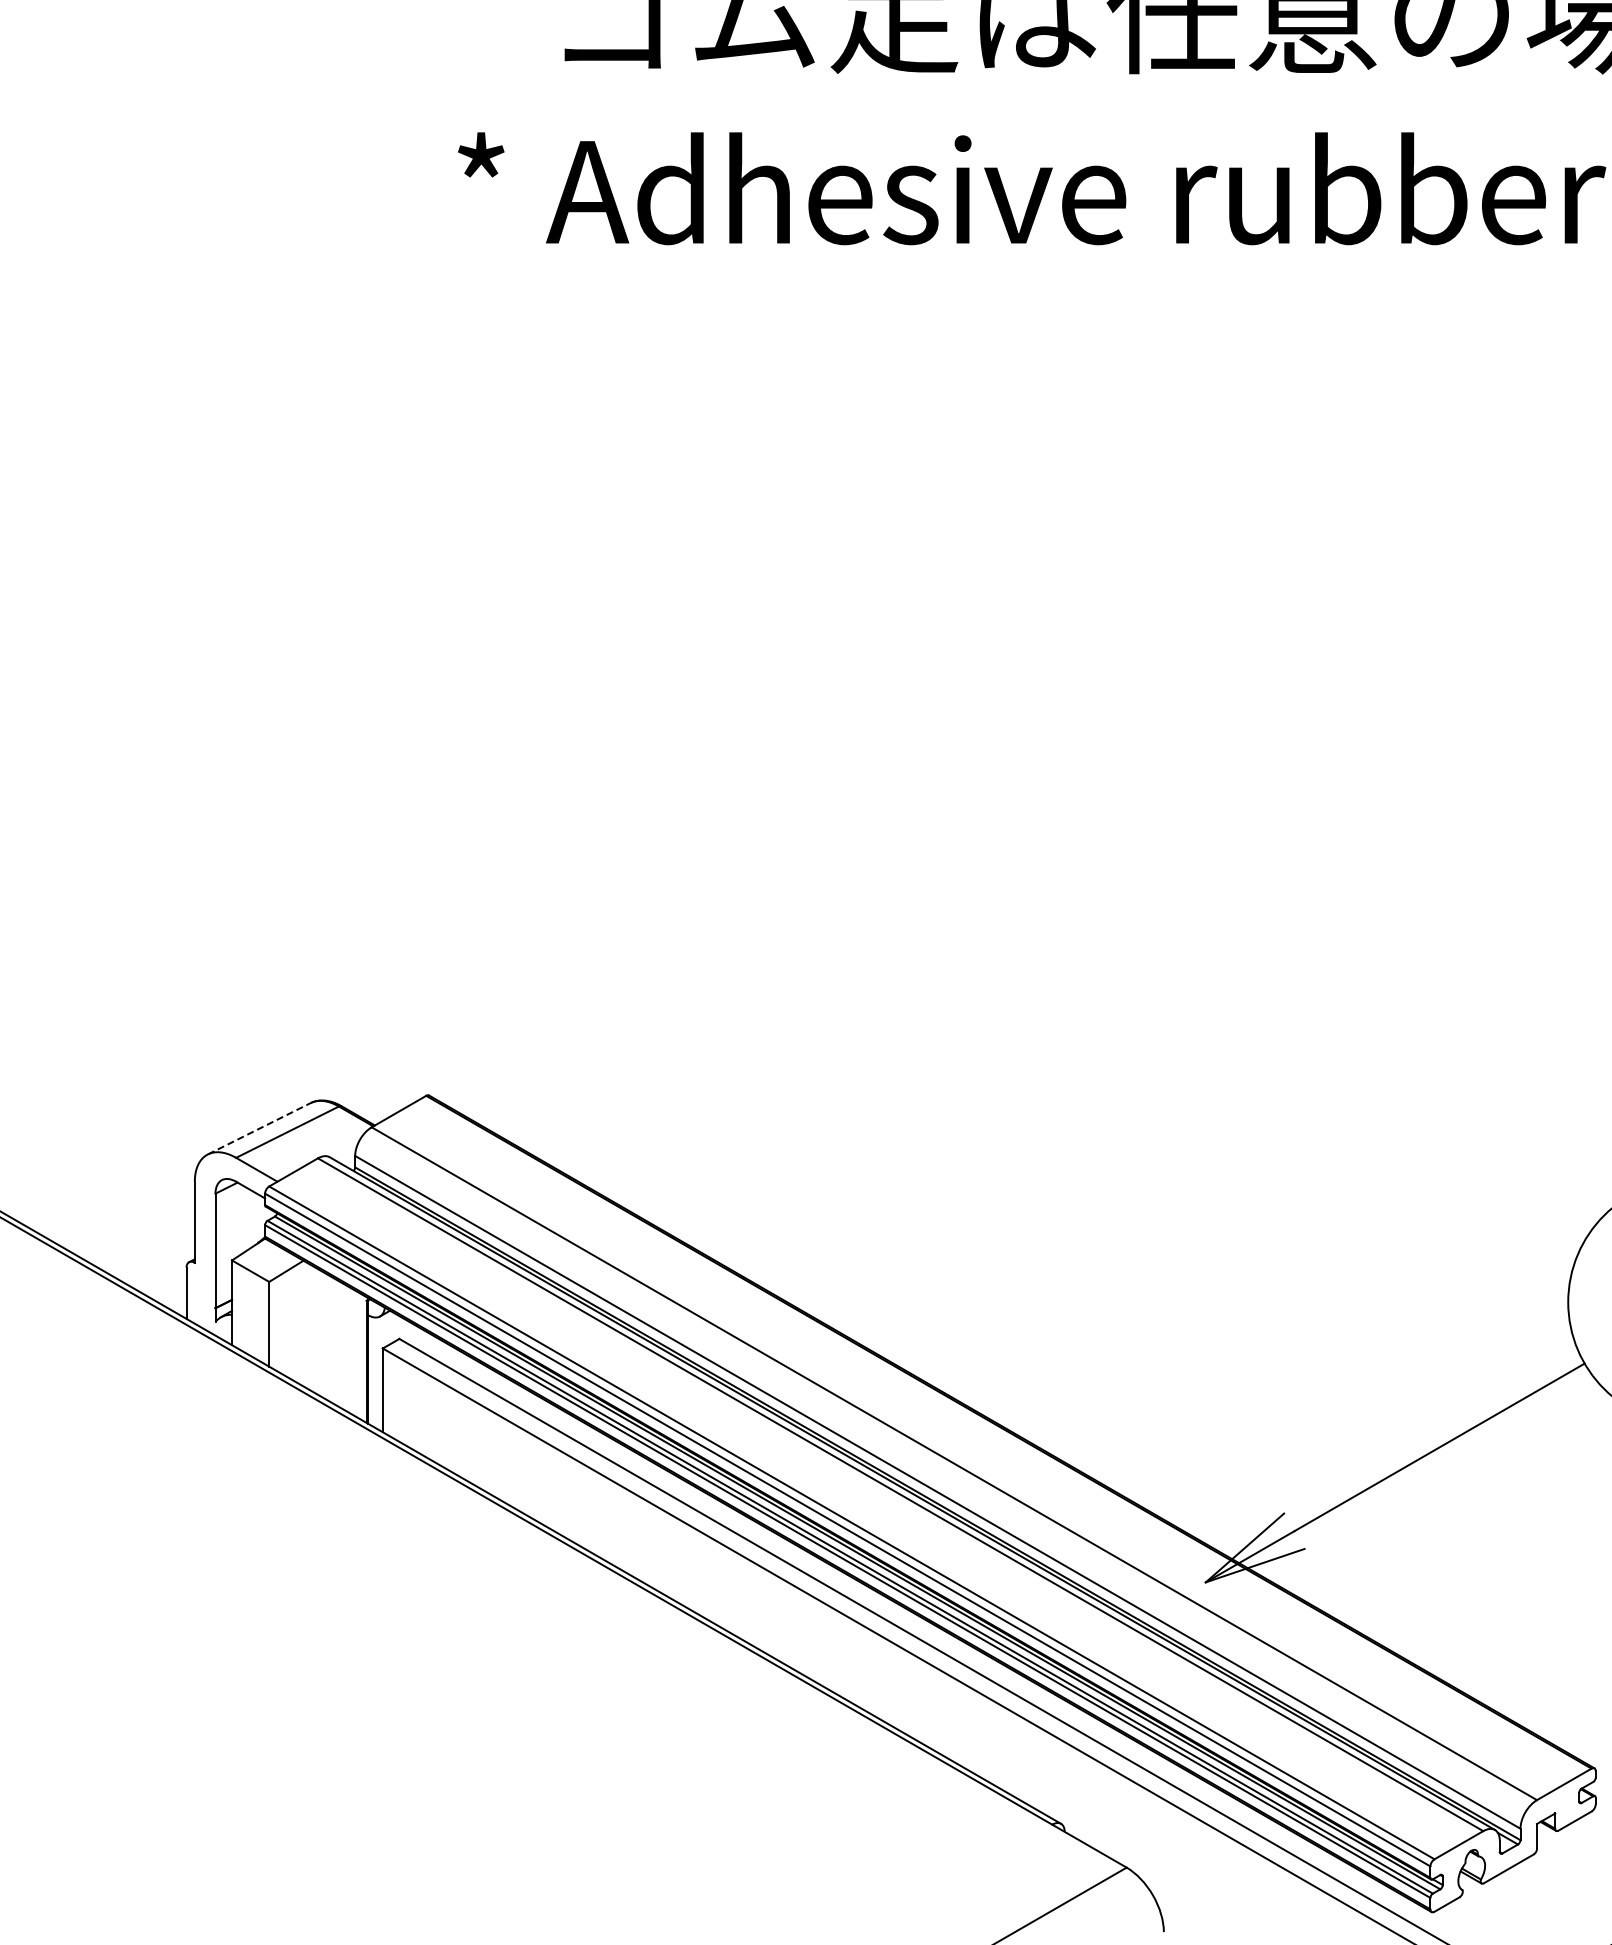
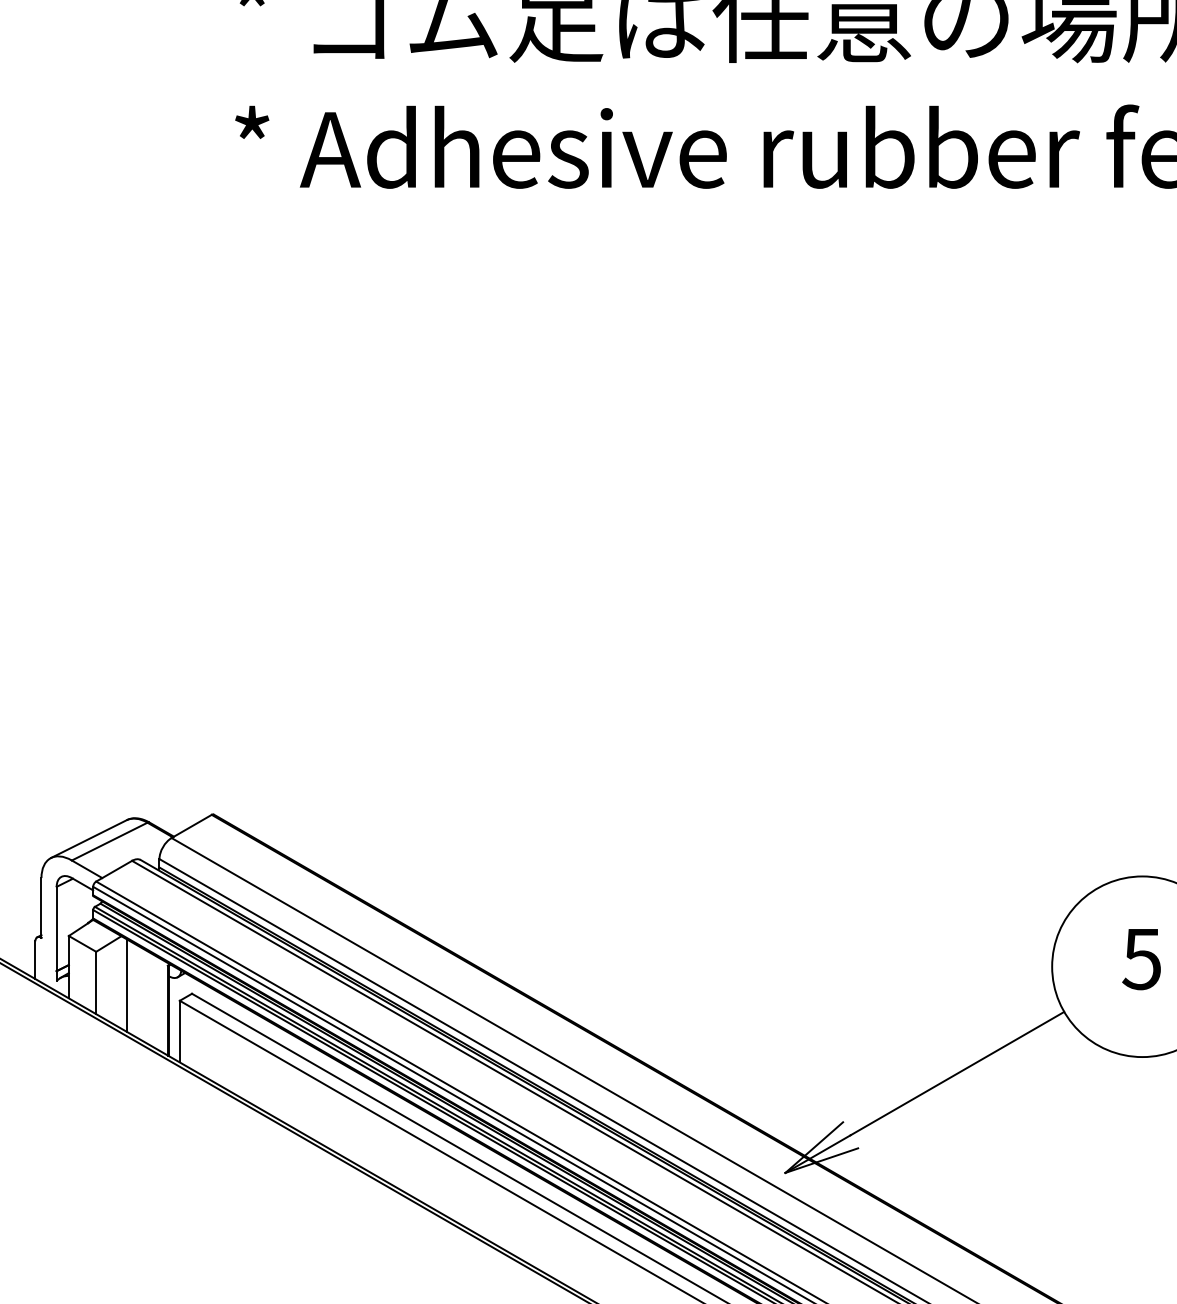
line: (259, 1128) -> (89, 838), dashed -> solid
line: (310, 1327) -> (126, 985), added

